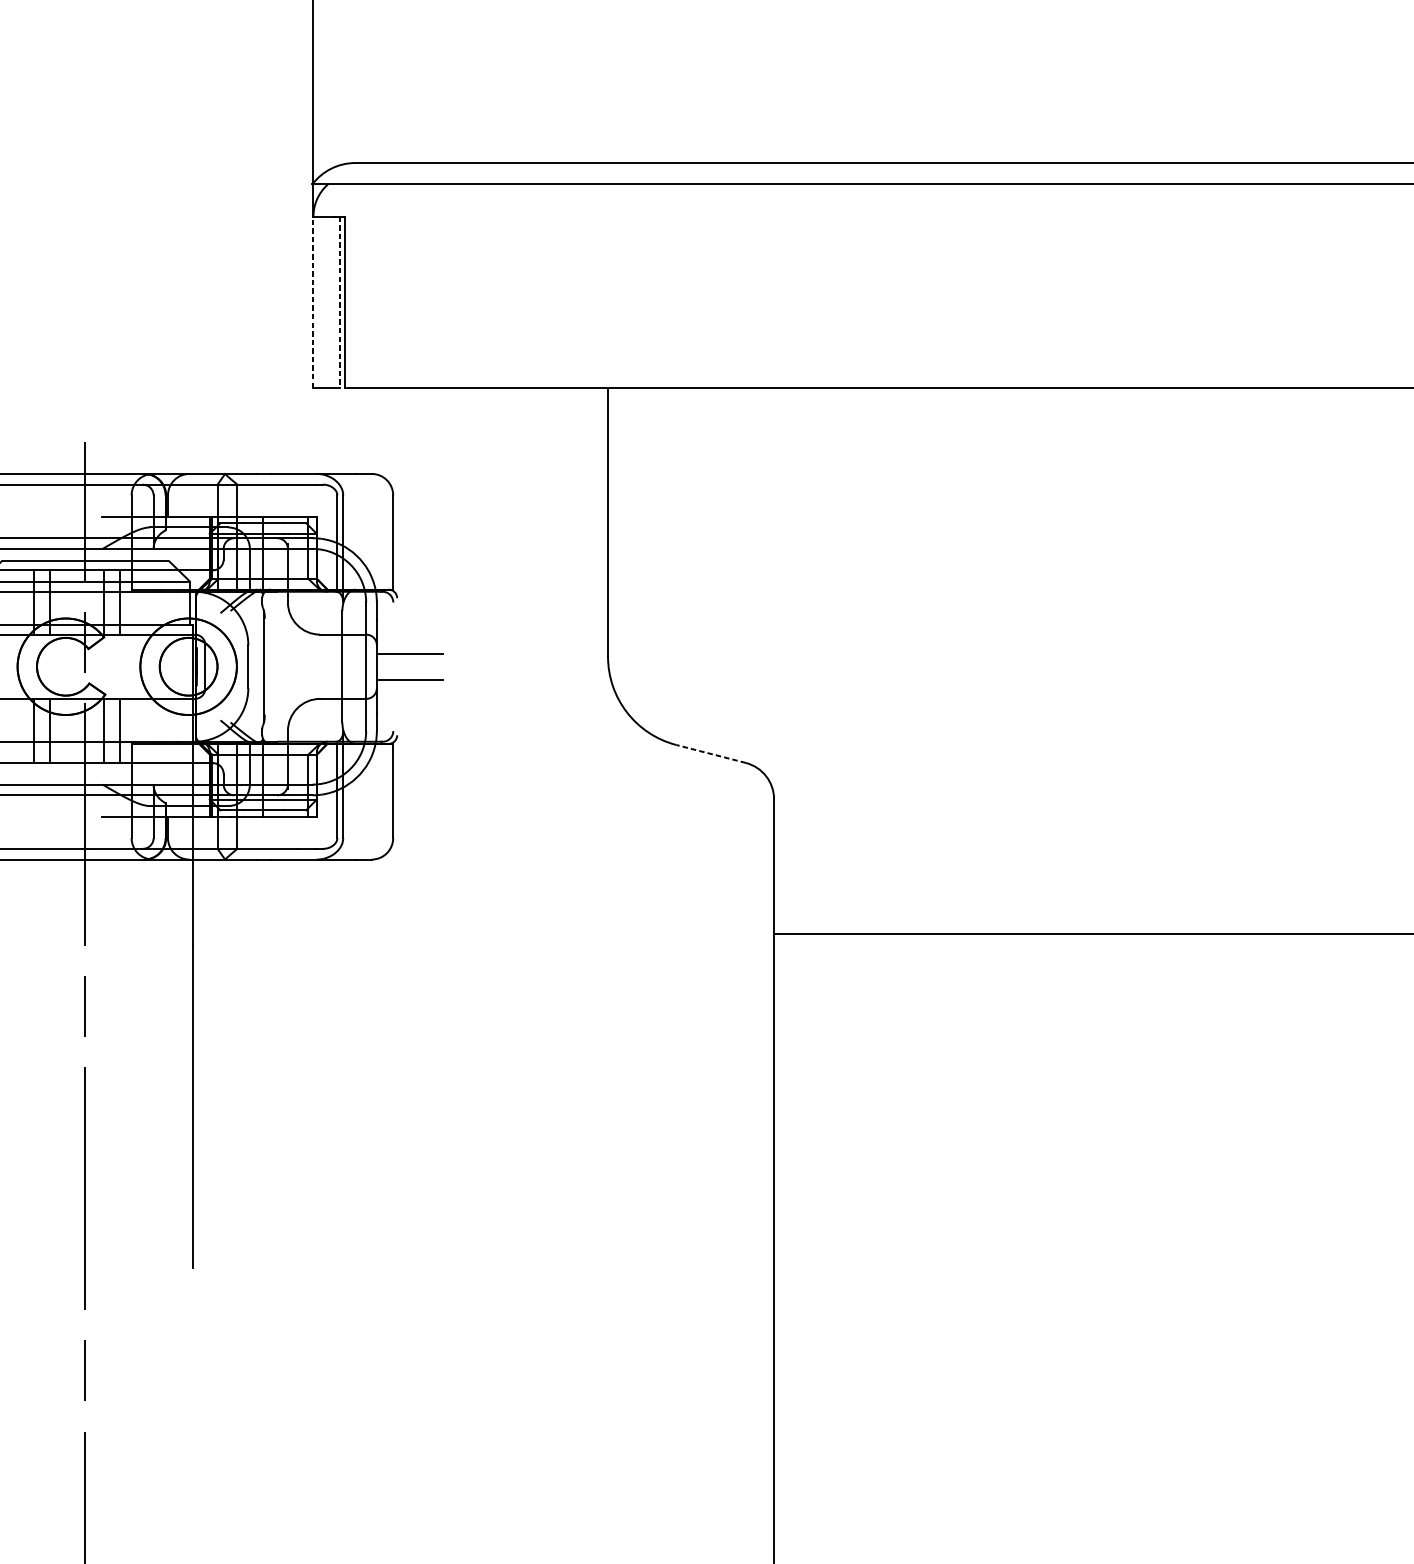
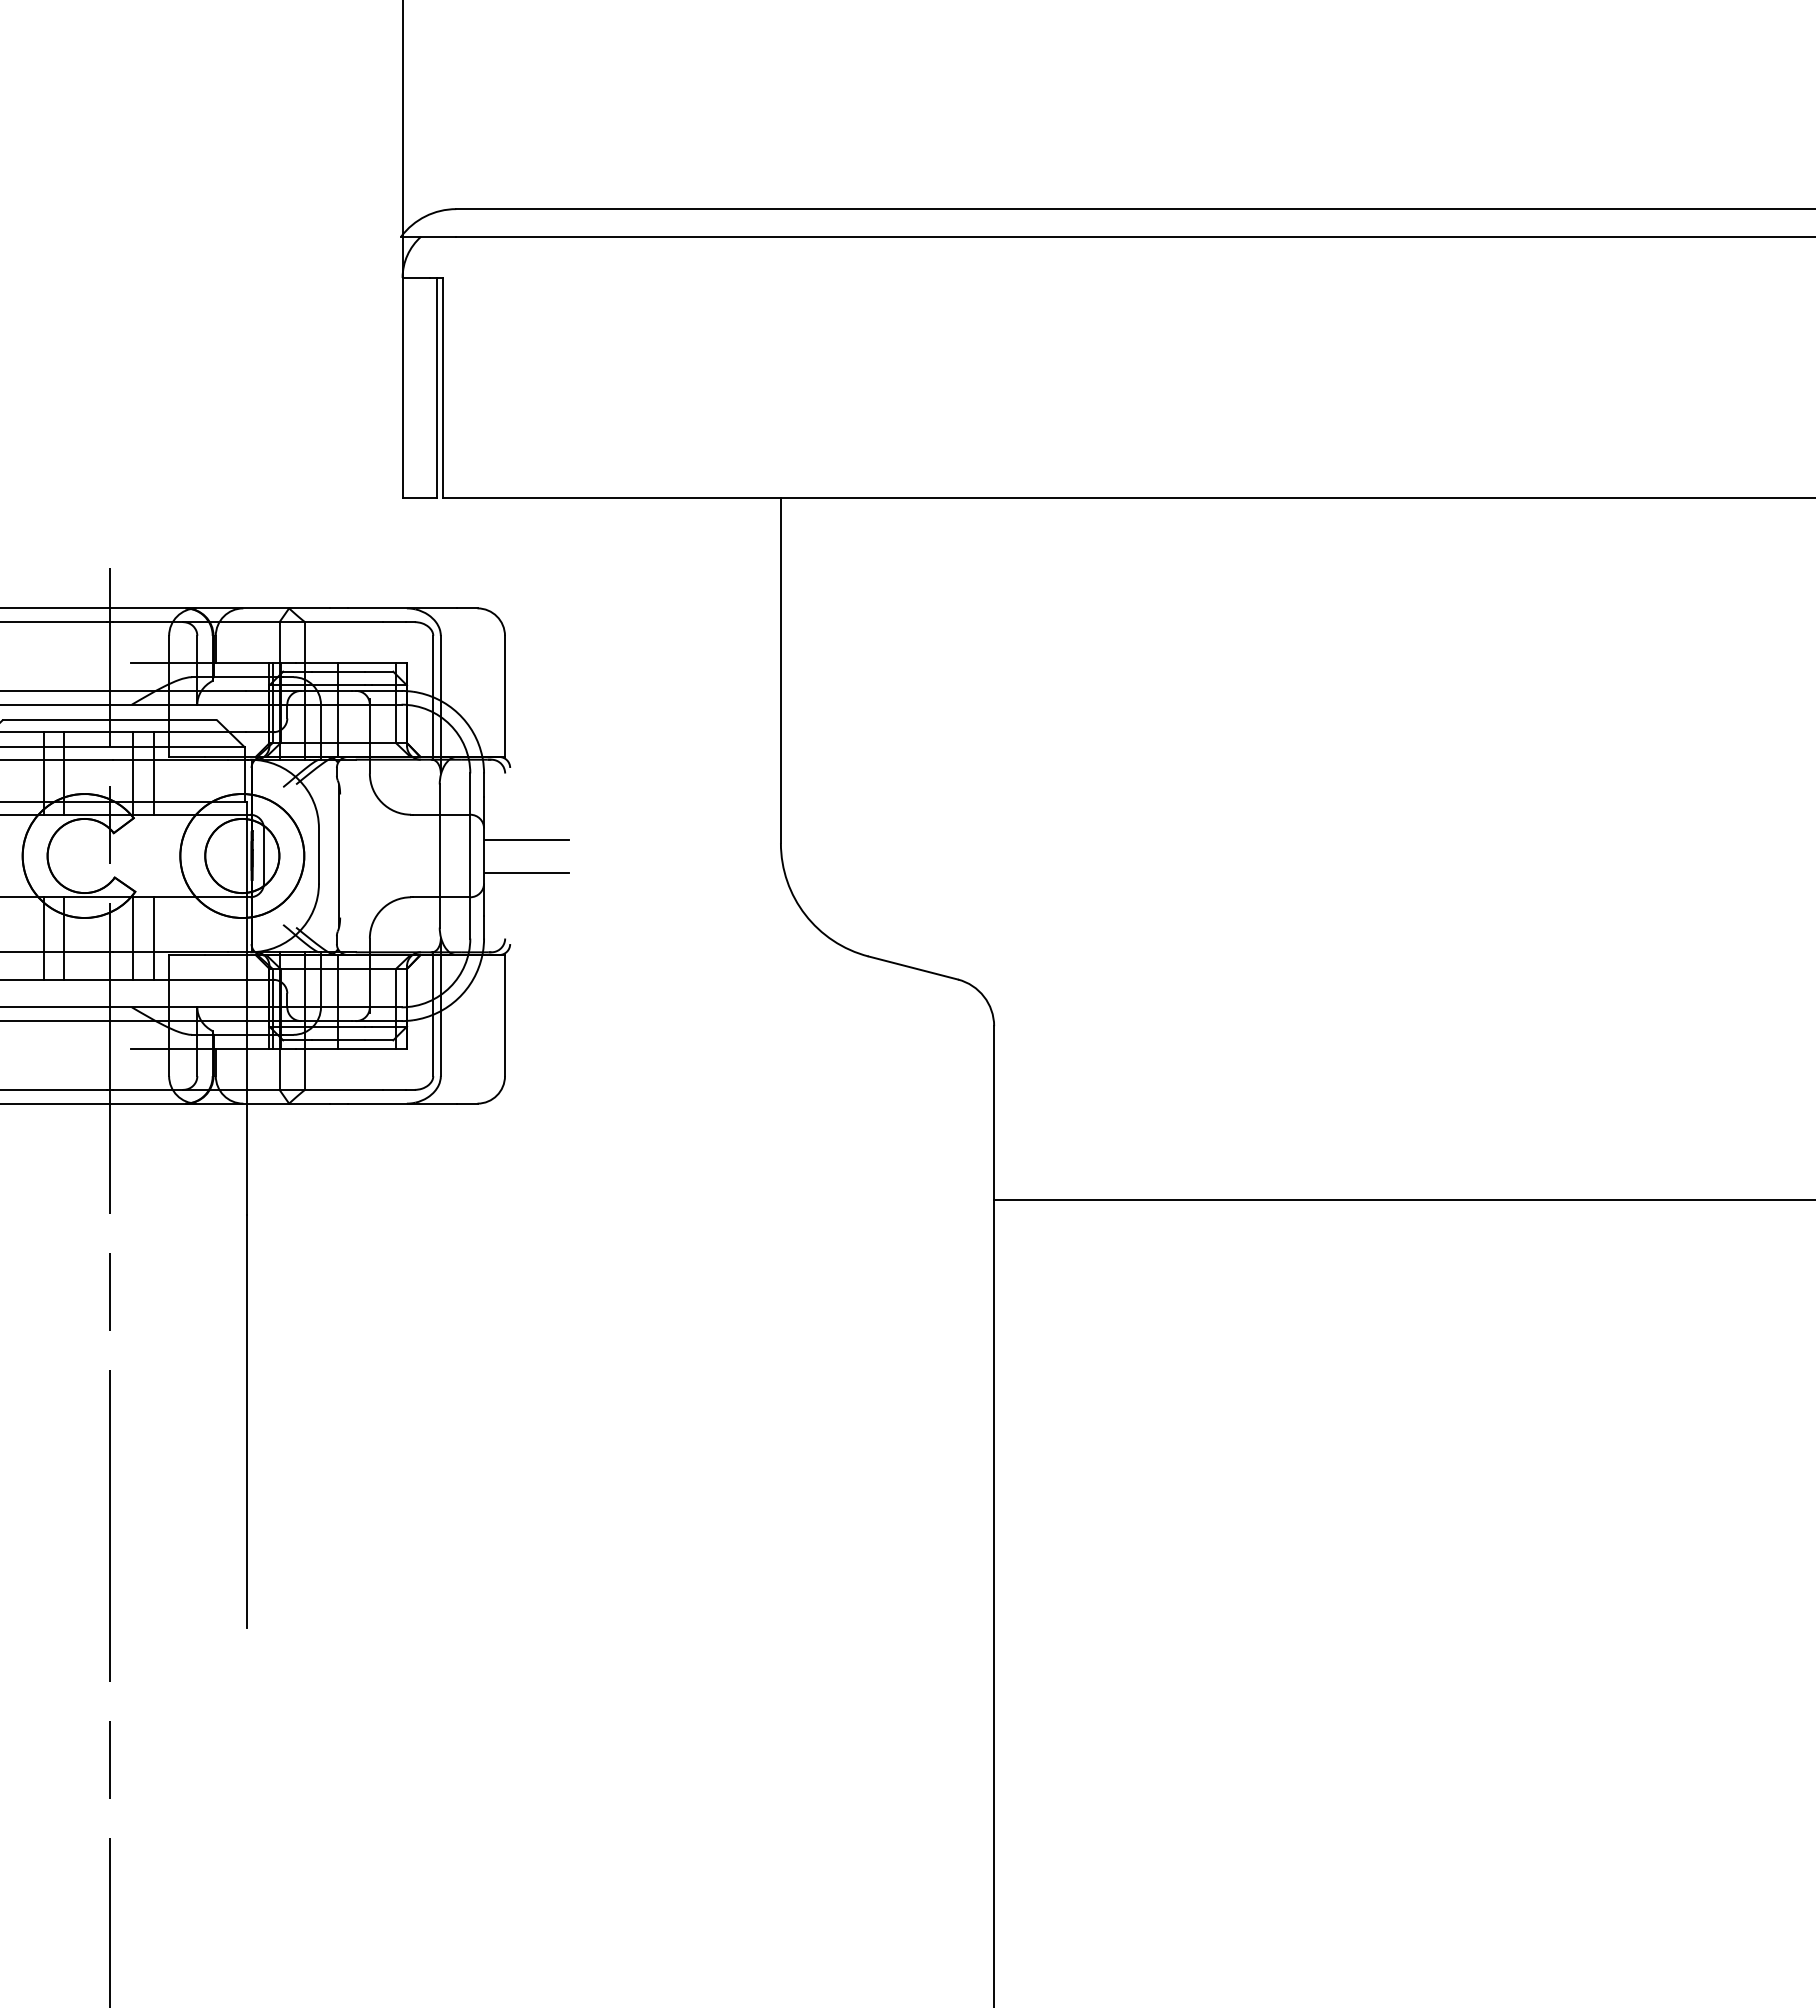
line: (313, 301) -> (402, 387), dashed -> solid
line: (340, 302) -> (437, 388), dashed -> solid
line: (710, 753) -> (912, 967), dashed -> solid

